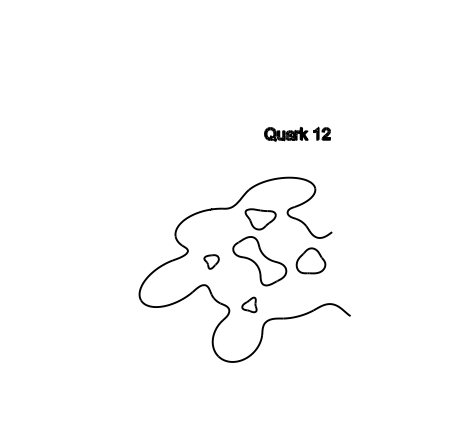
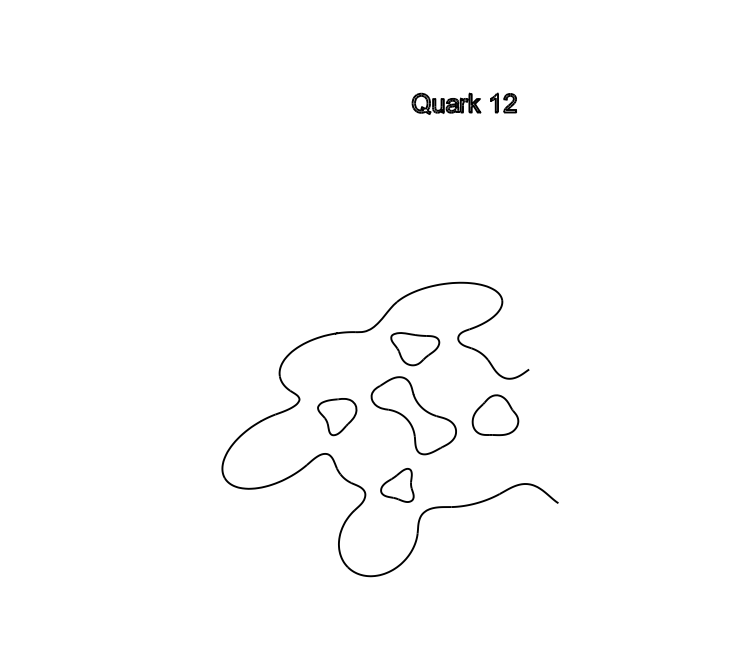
part: (297, 133) -> (464, 102), moved
part: (211, 261) -> (336, 416), size x1.67
part: (249, 304) -> (397, 484), size x1.43

